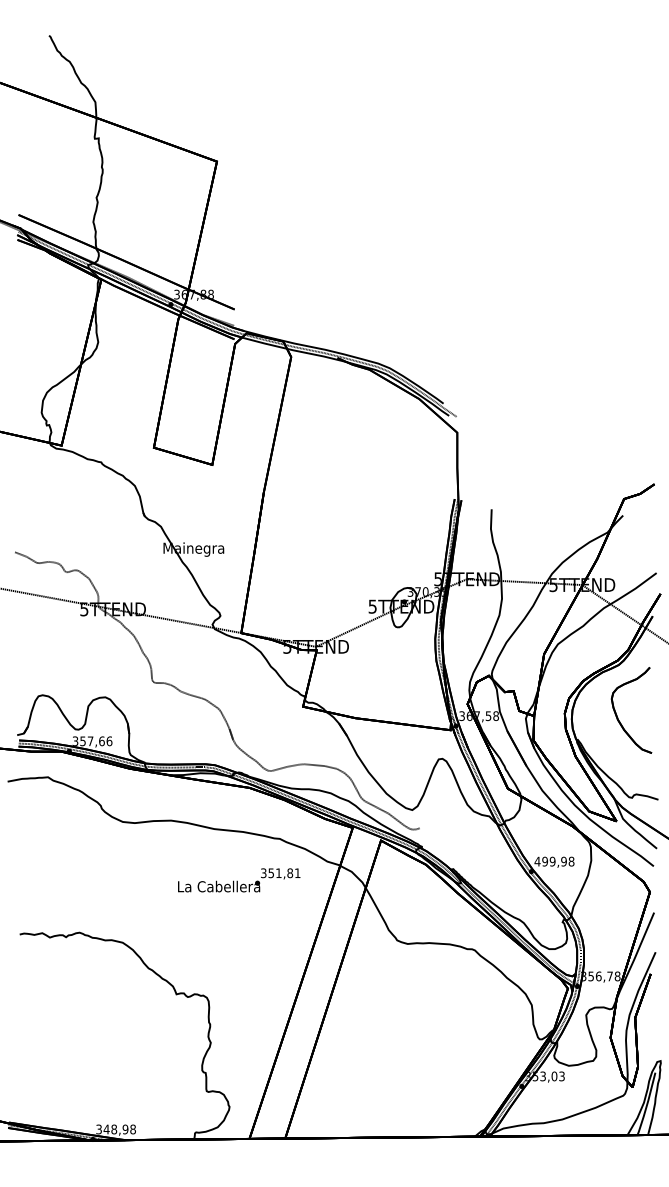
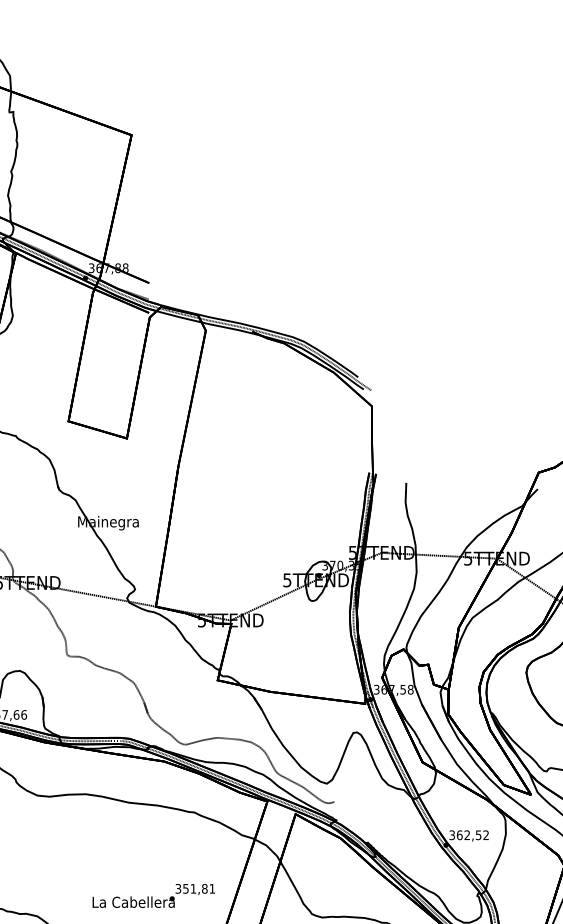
text: (554, 861) -> (469, 835), 499,98 -> 362,52
text: (239, 880) -> (154, 896), moved

